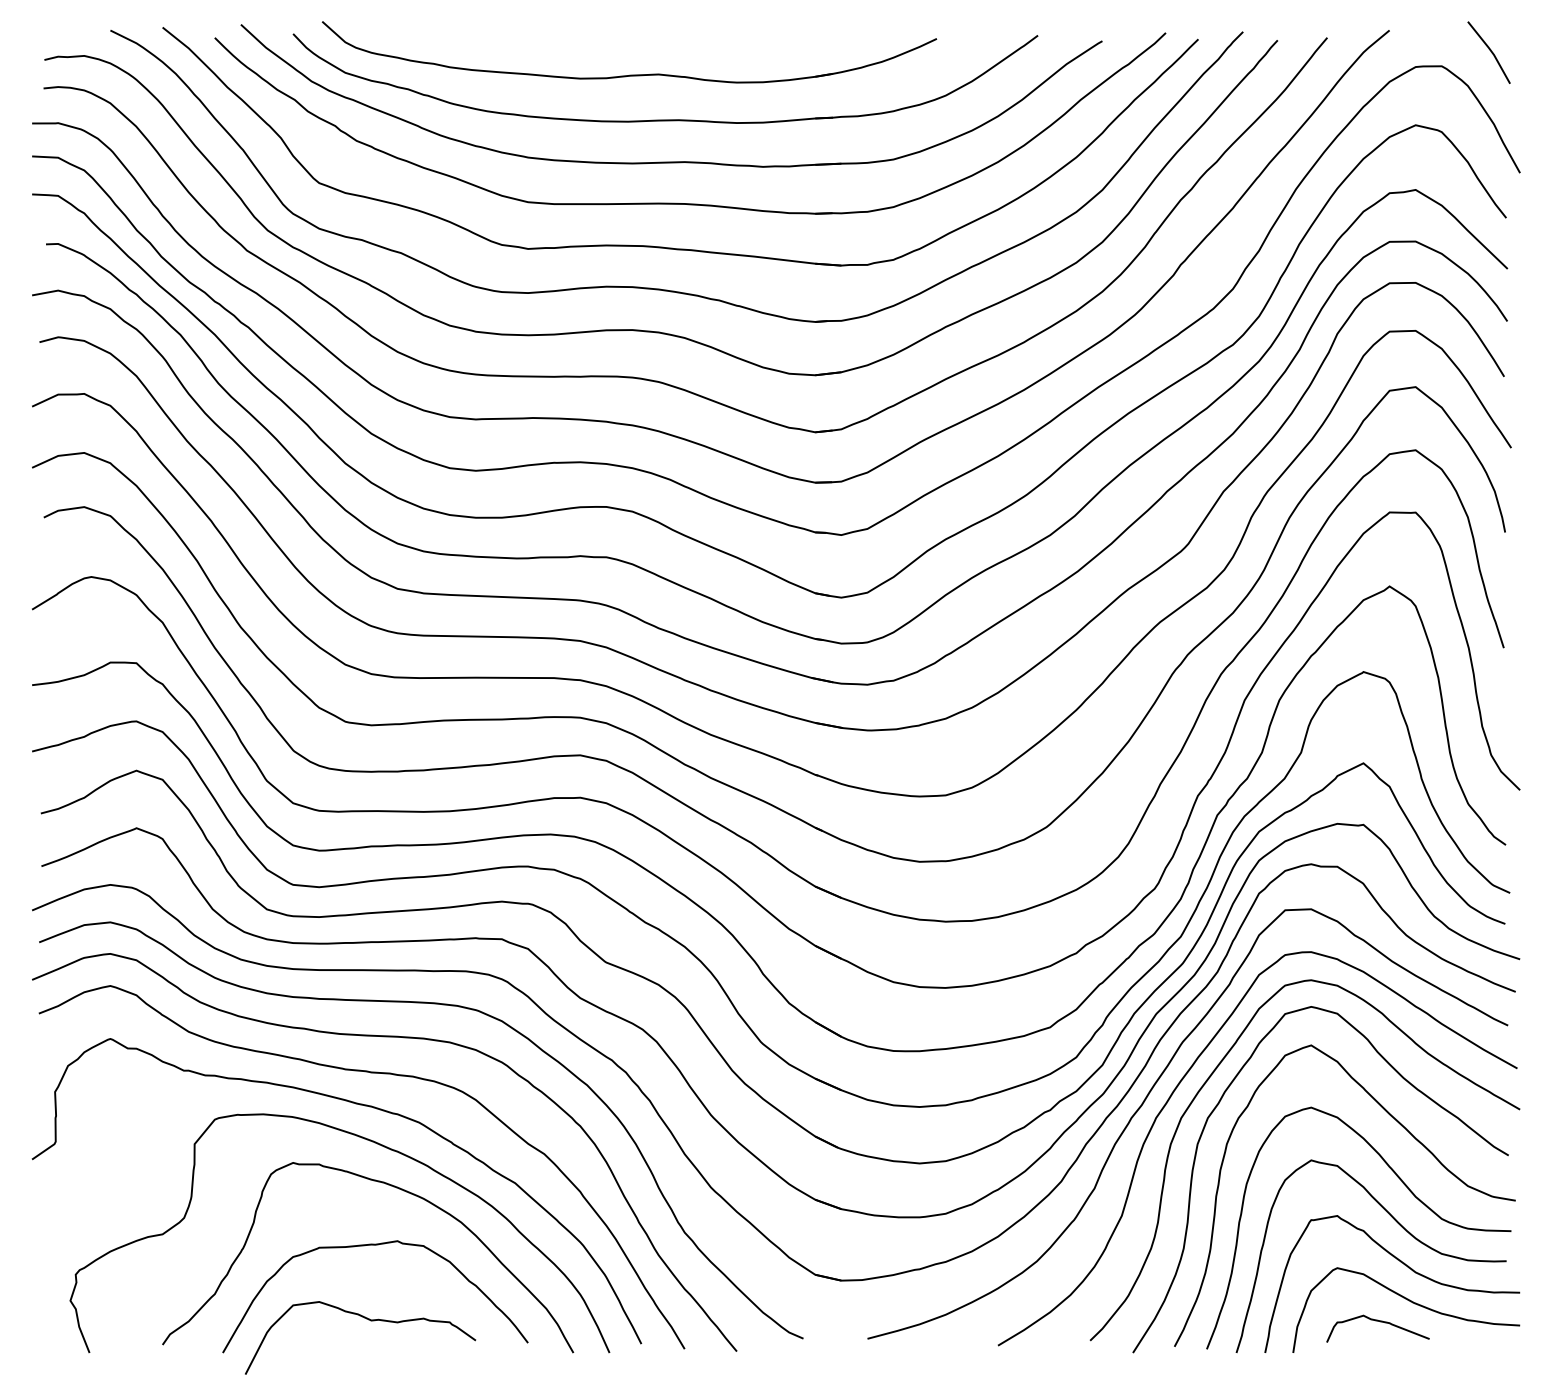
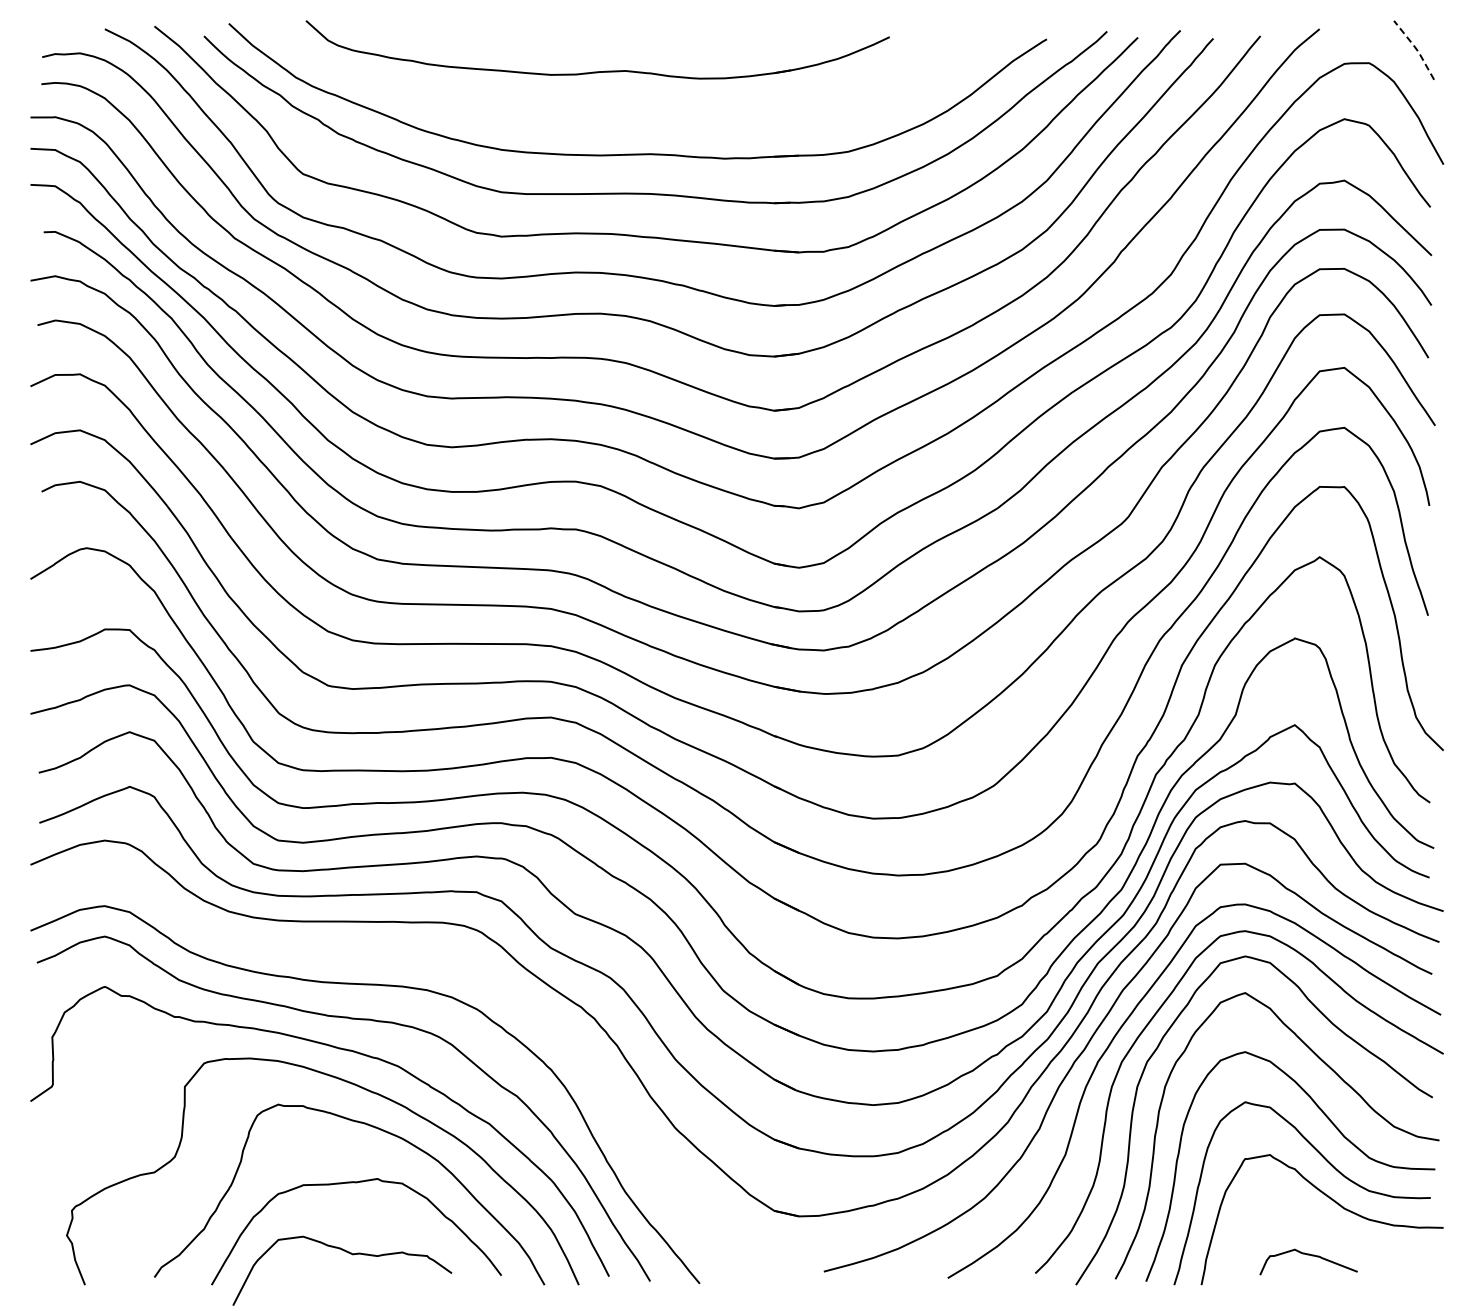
line: (1491, 50) -> (1416, 48), solid -> dashed
part: (666, 119) -> (632, 113), removed
curve: (436, 1004) -> (414, 954), removed
curve: (1409, 1301) -> (1338, 1236), removed

